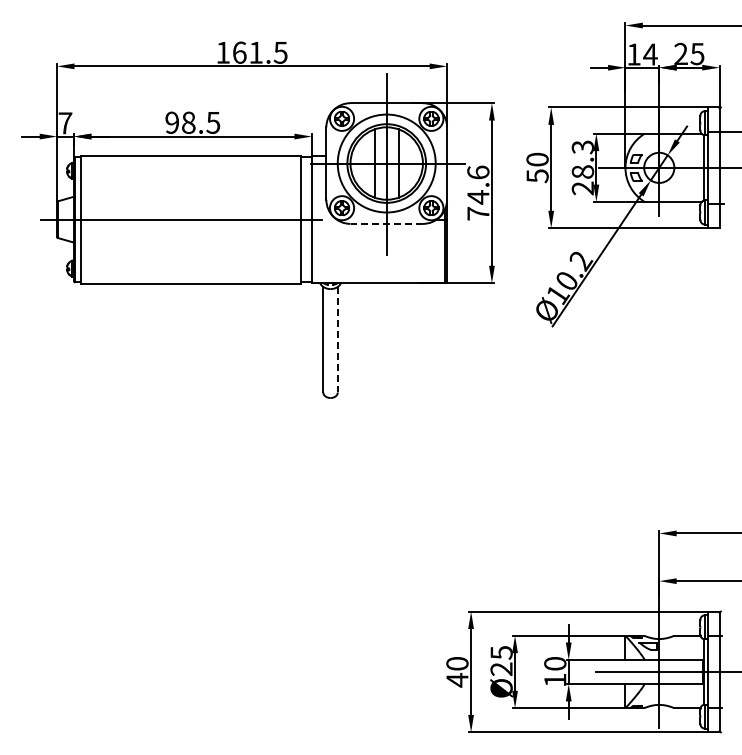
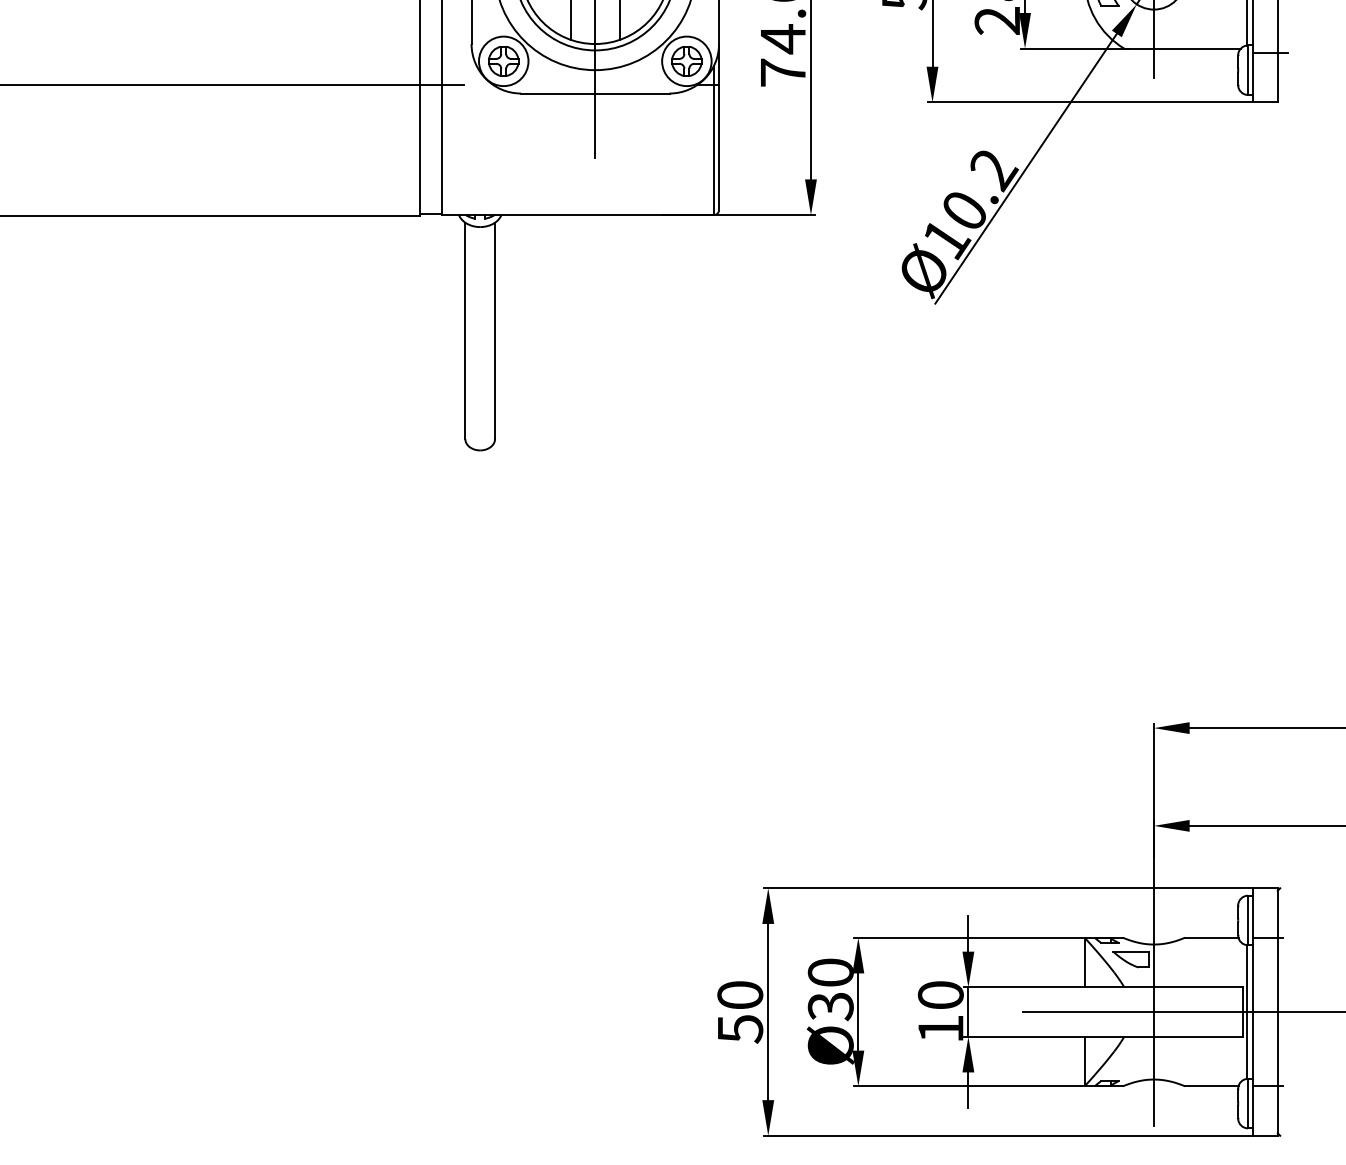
line: (386, 223) -> (594, 92), dashed -> solid
line: (337, 339) -> (494, 330), dashed -> solid
text: (501, 661) -> (830, 990), Ø25 -> Ø30
text: (457, 679) -> (740, 1027), 40 -> 50

